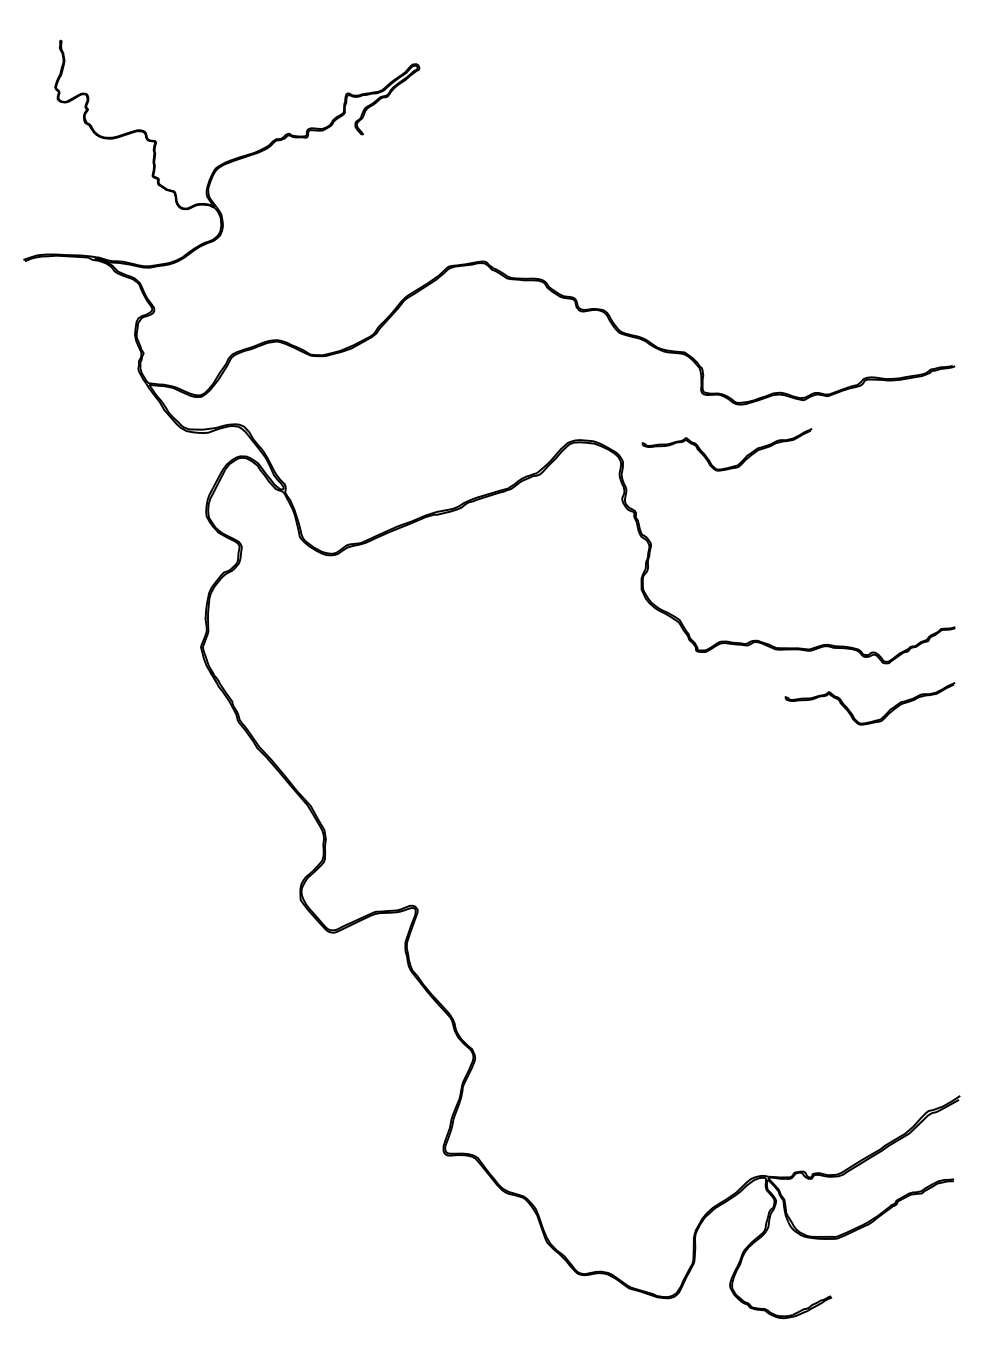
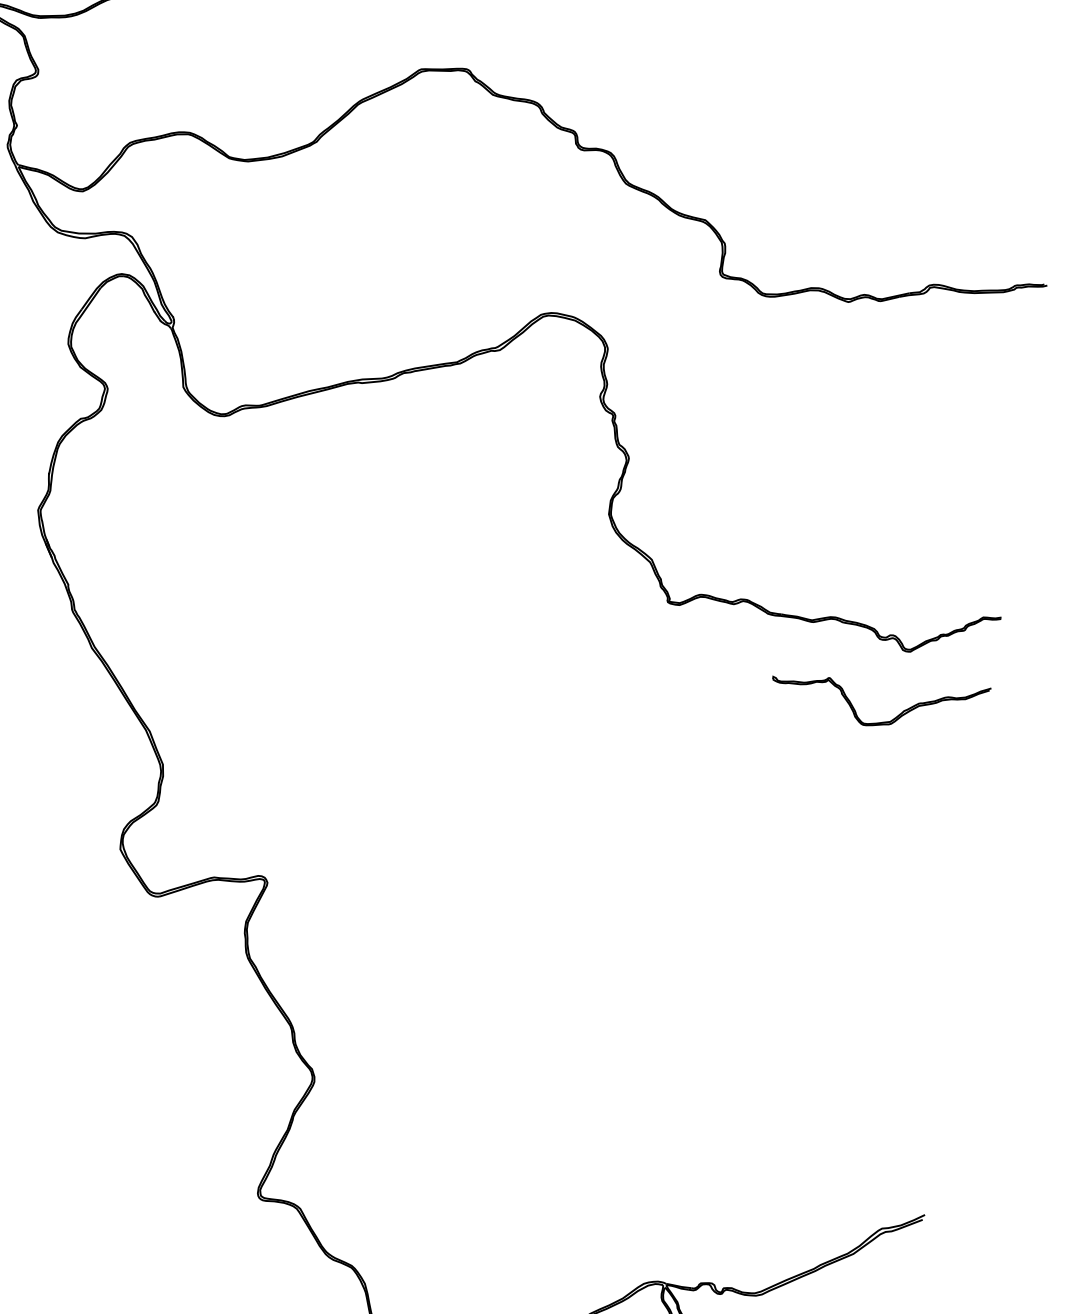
part: (732, 465) -> (746, 372), removed

